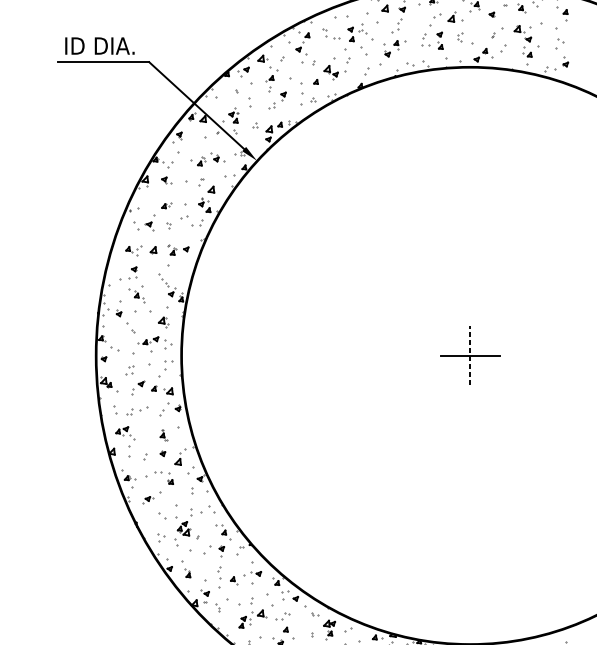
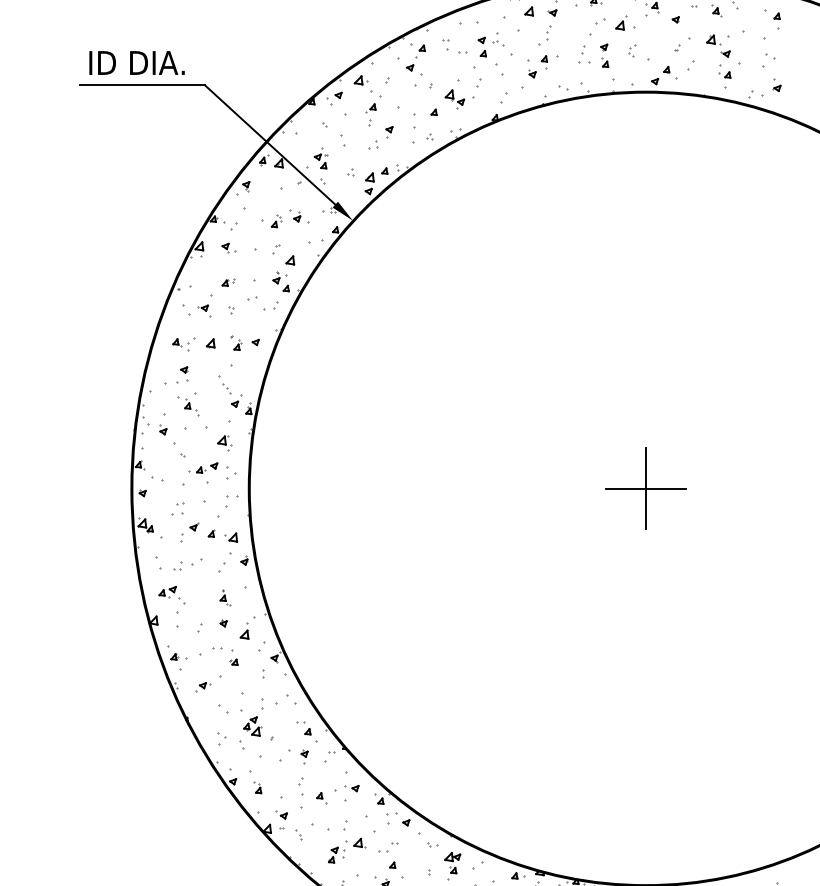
line: (470, 355) -> (646, 488), dashed -> solid

